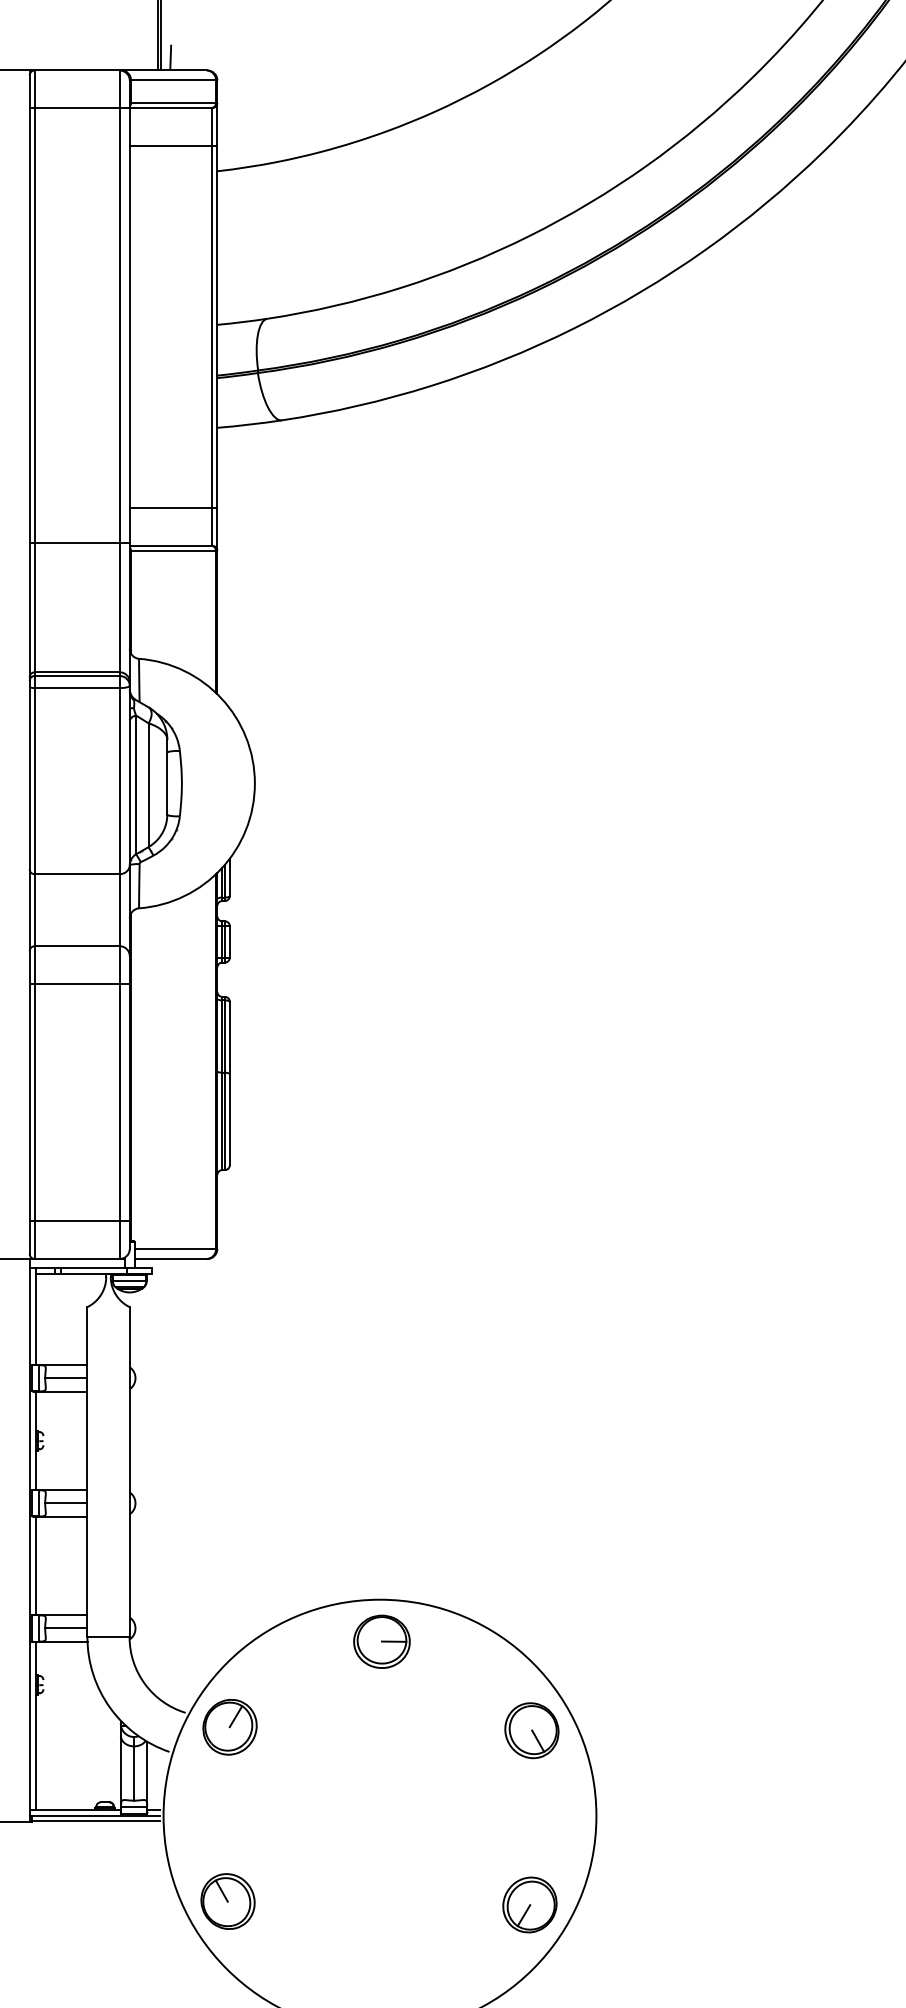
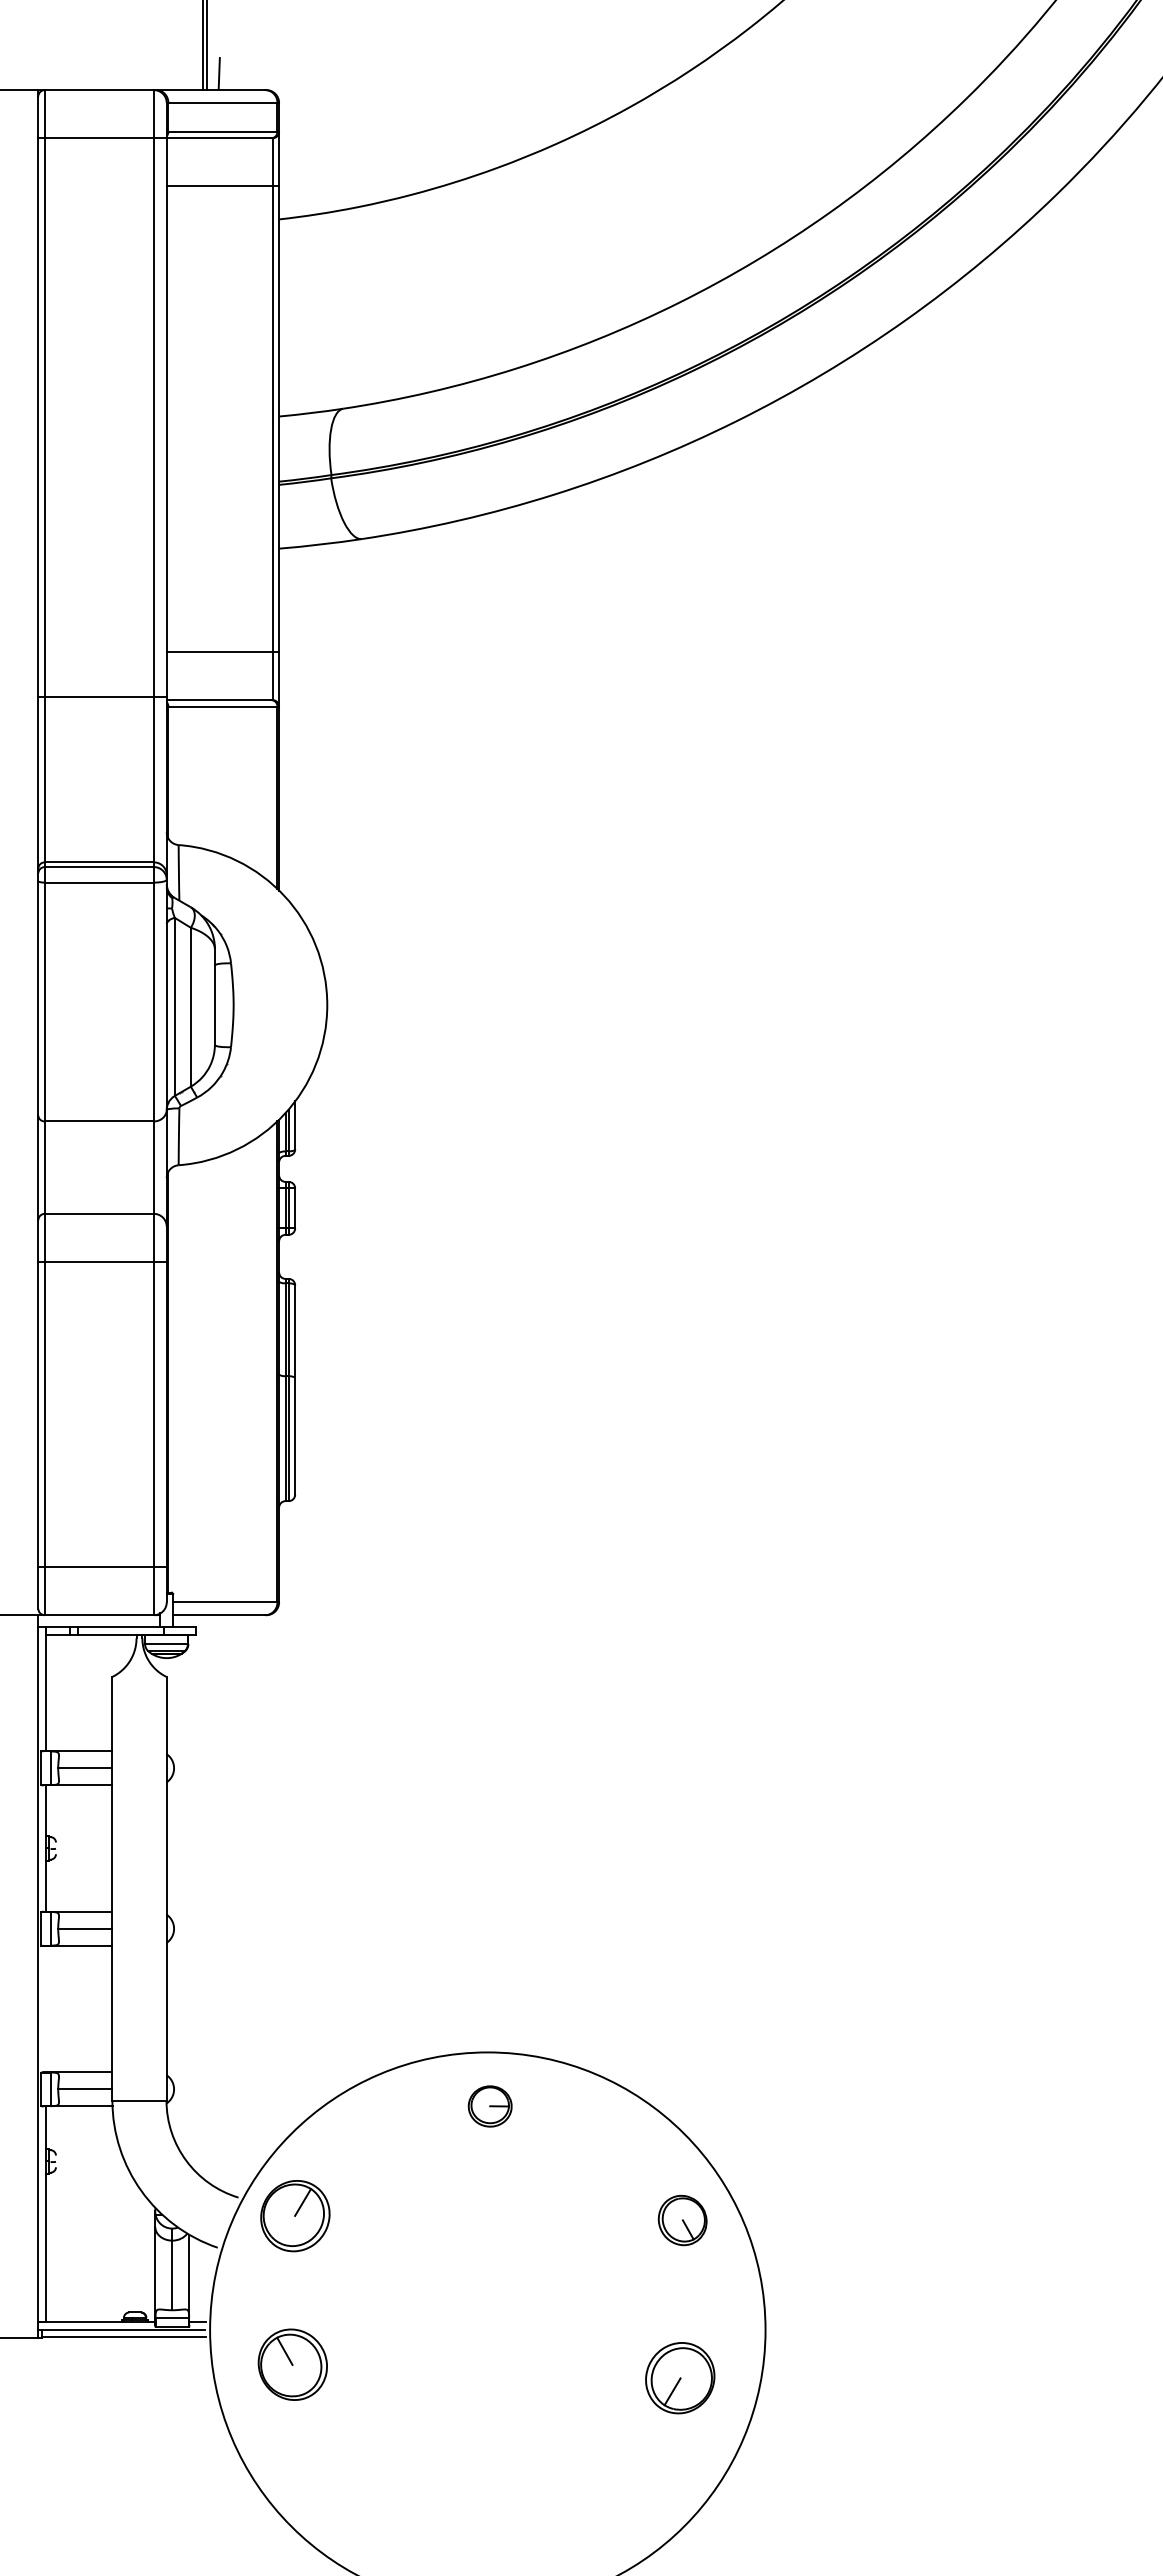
line: (36, 1565) -> (46, 2008), removed
part: (381, 1641) -> (489, 2106), size x0.6
part: (531, 1730) -> (682, 2220), size x0.7
part: (227, 1901) -> (292, 2364), moved
part: (530, 1905) -> (680, 2378), moved

